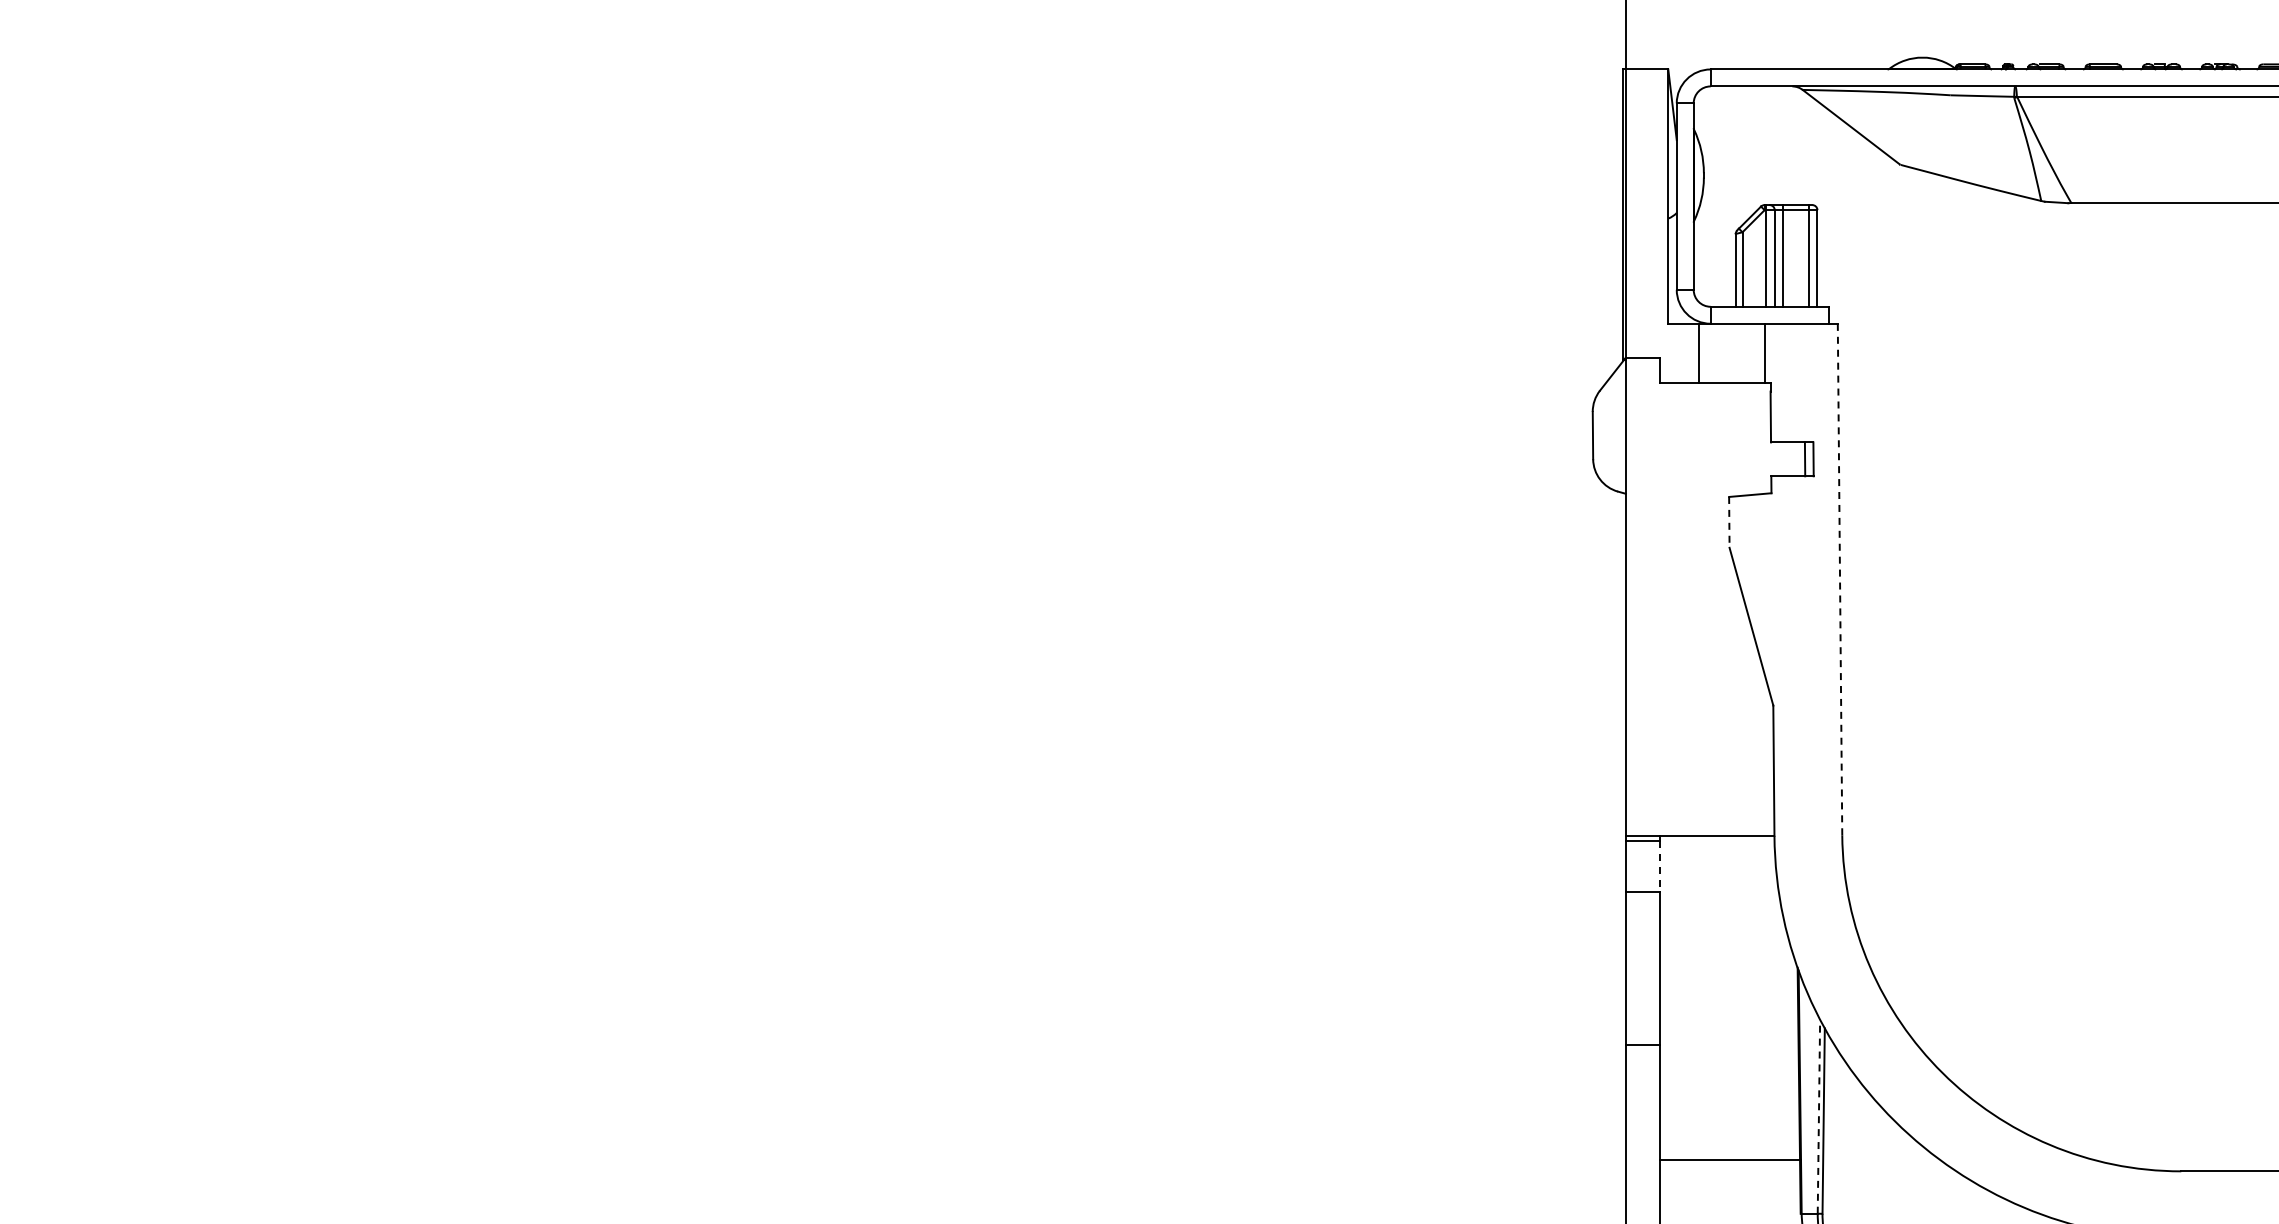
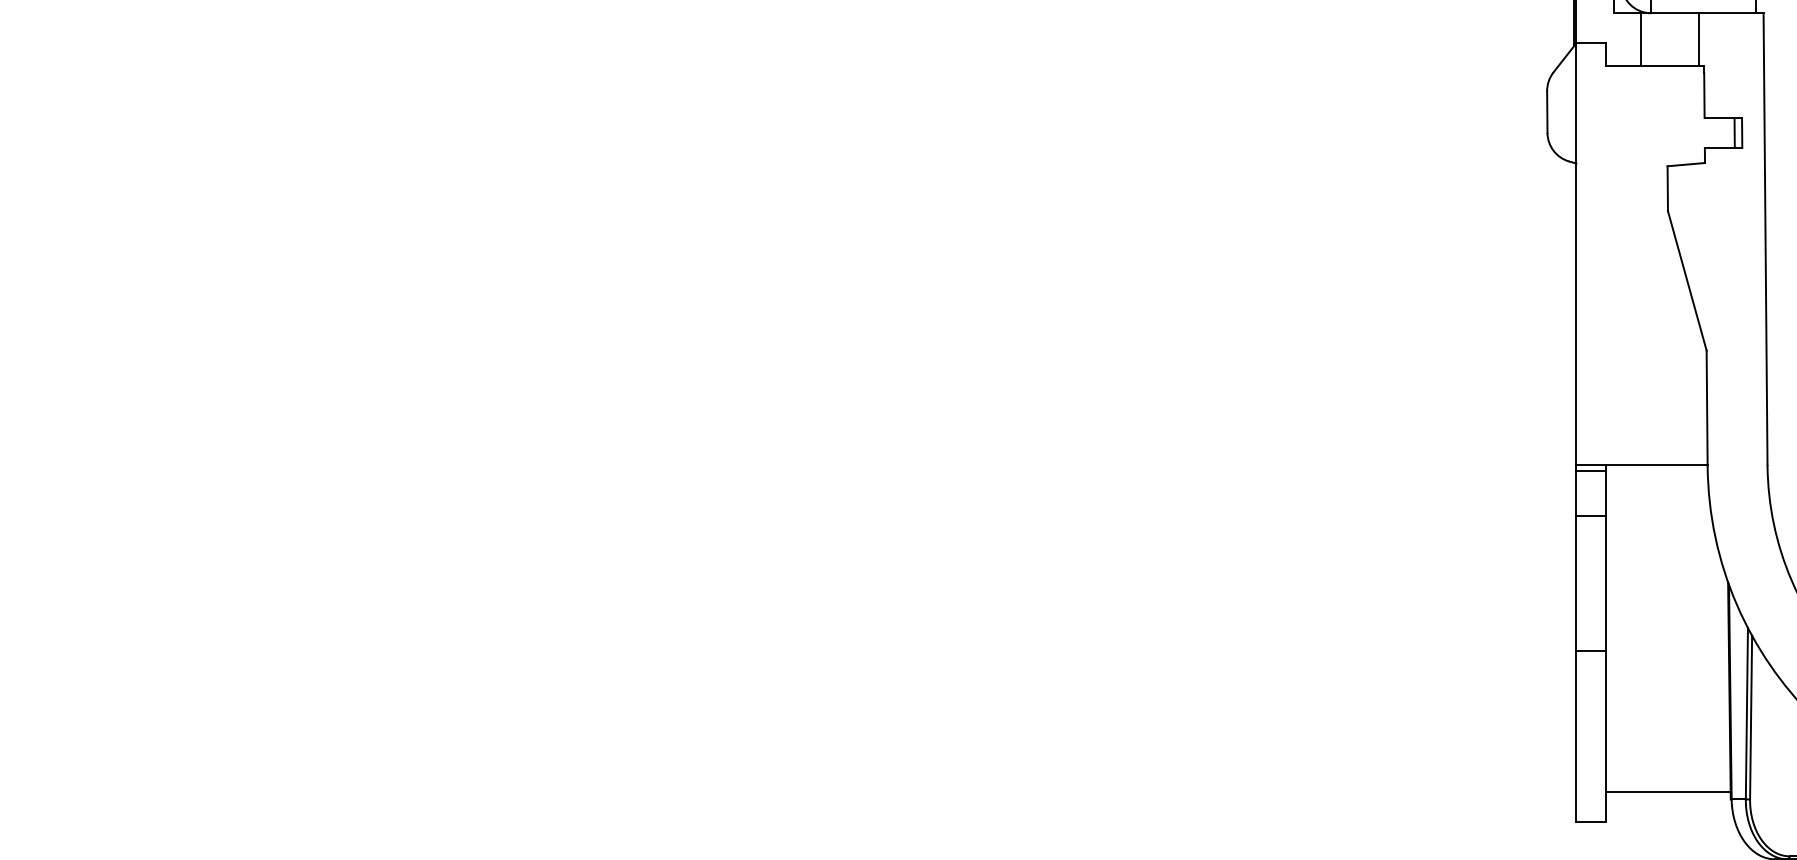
line: (1729, 522) -> (1667, 188), dashed -> solid
line: (1840, 579) -> (1765, 239), dashed -> solid
line: (1659, 867) -> (1606, 493), dashed -> solid
line: (1818, 1116) -> (1746, 713), dashed -> solid
line: (1729, 1160) -> (1667, 792), moved

